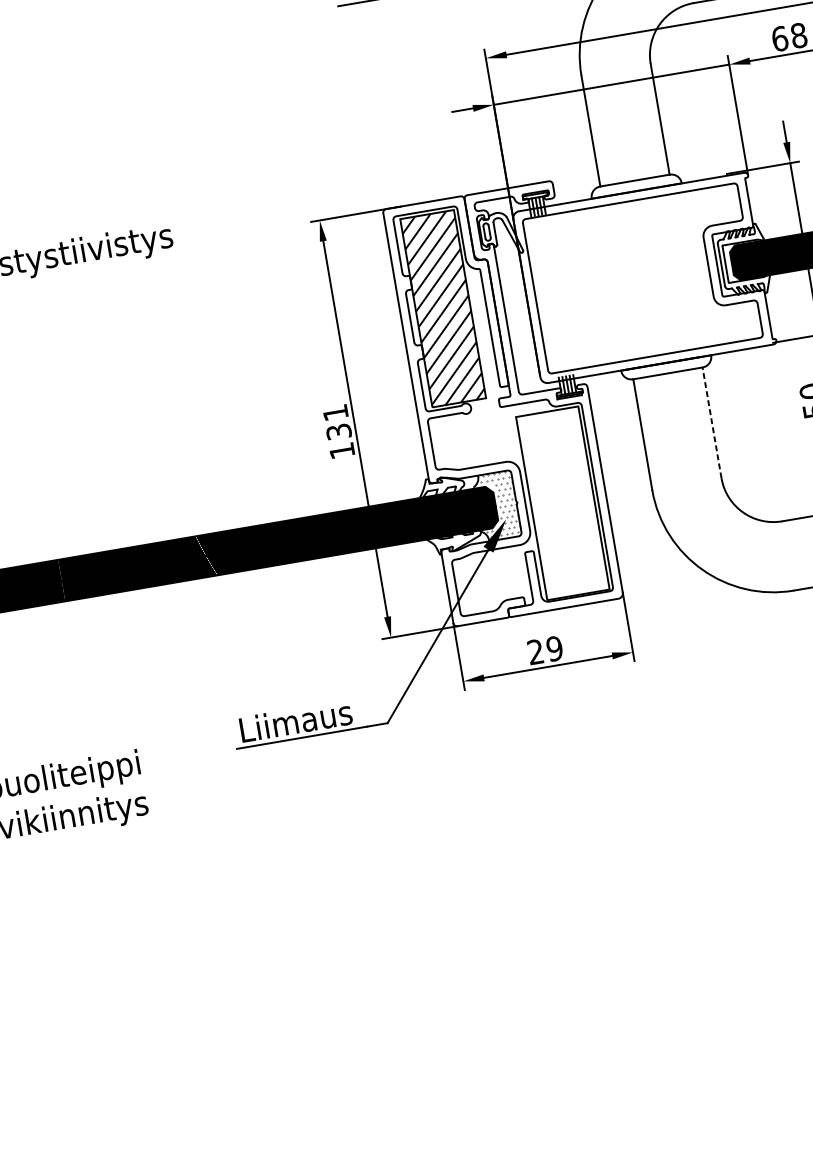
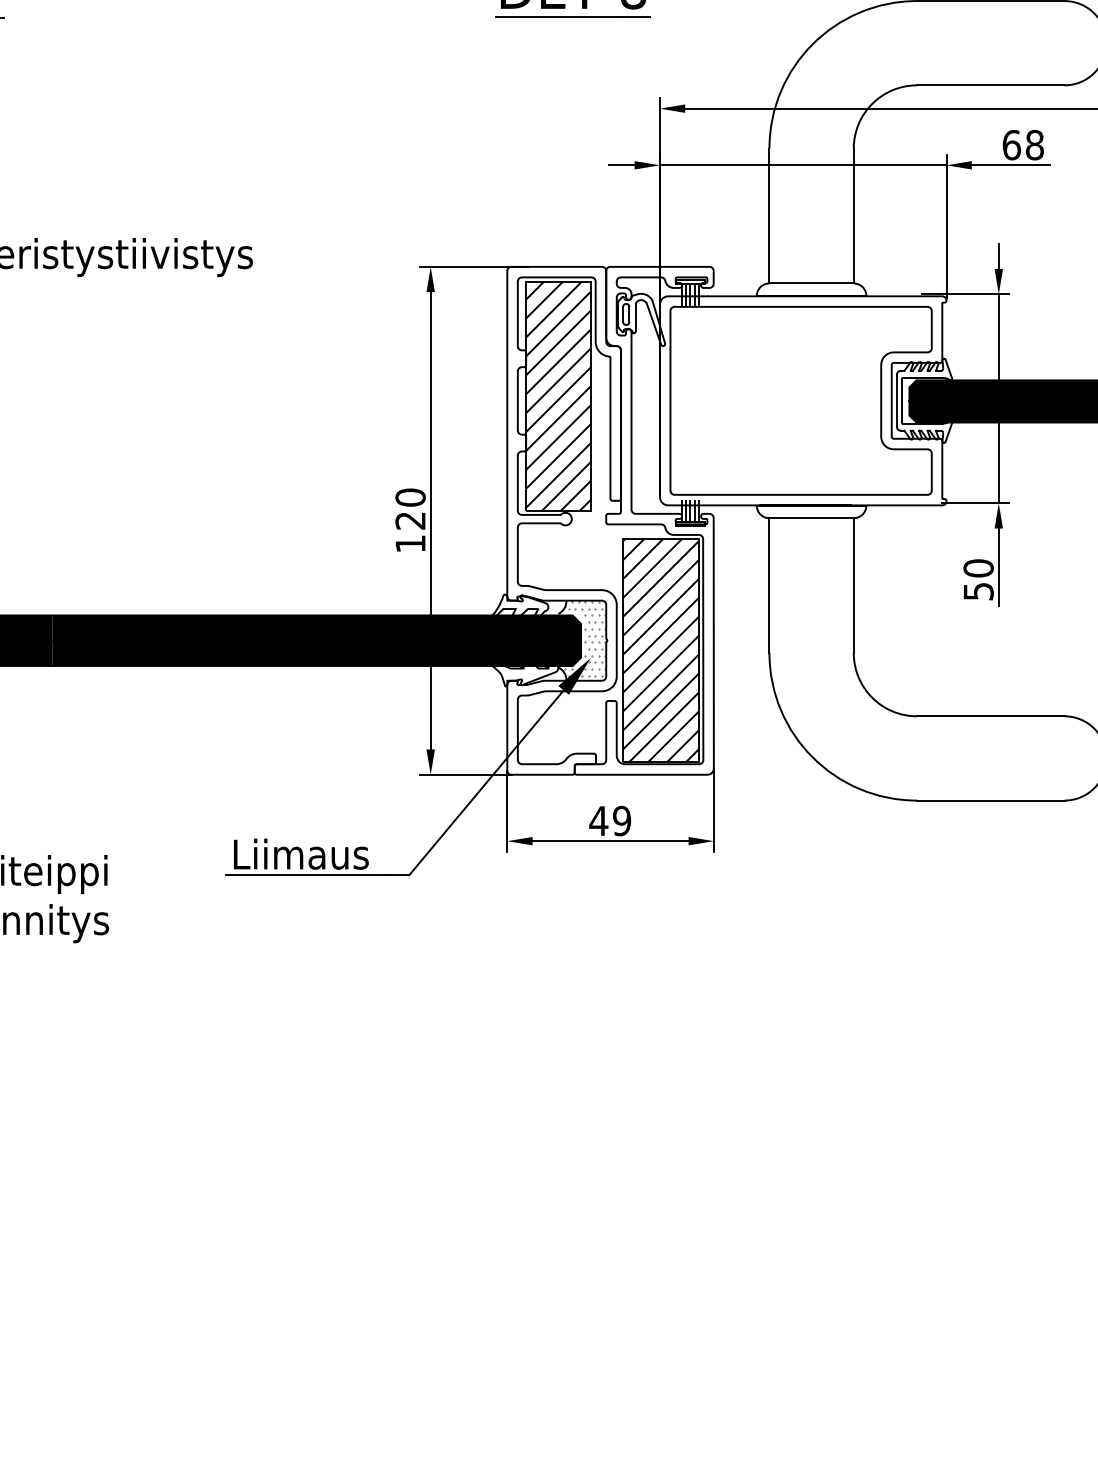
text: (337, 421) -> (410, 508), 131 -> 120
line: (711, 422) -> (853, 585), dashed -> solid
hatch: (562, 503) -> (660, 650), added
text: (535, 651) -> (598, 820), 29 -> 49

